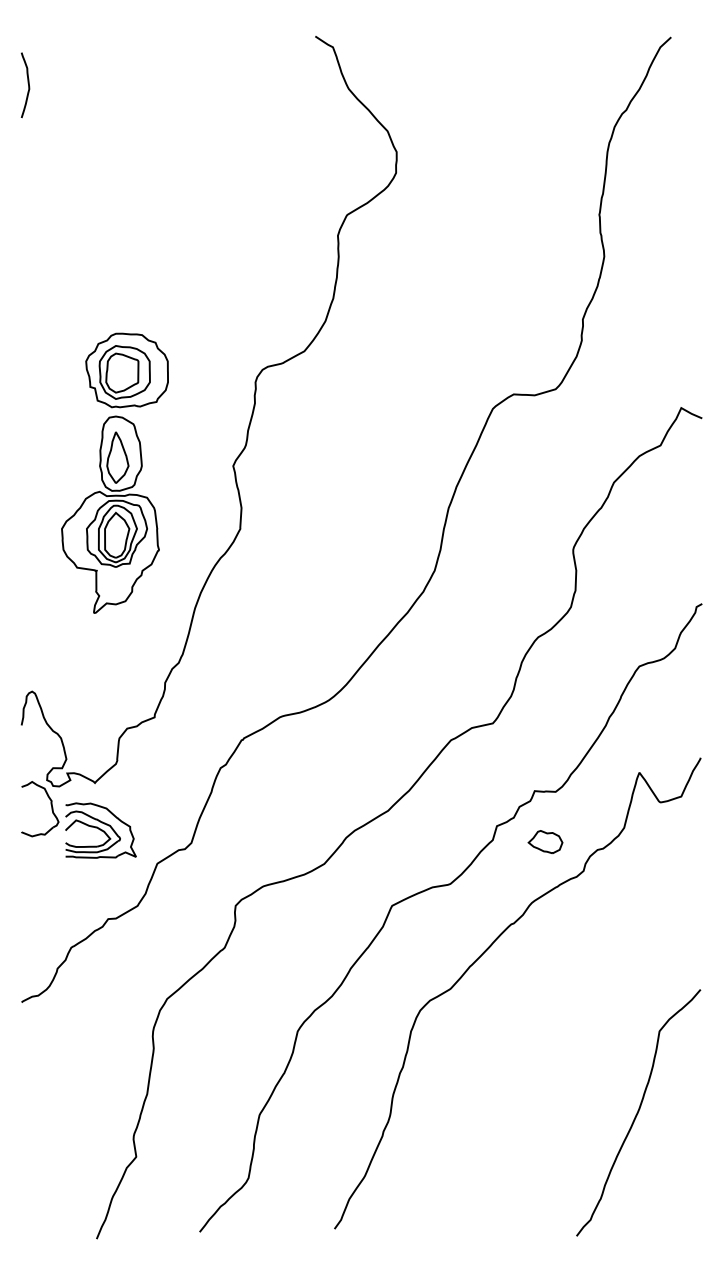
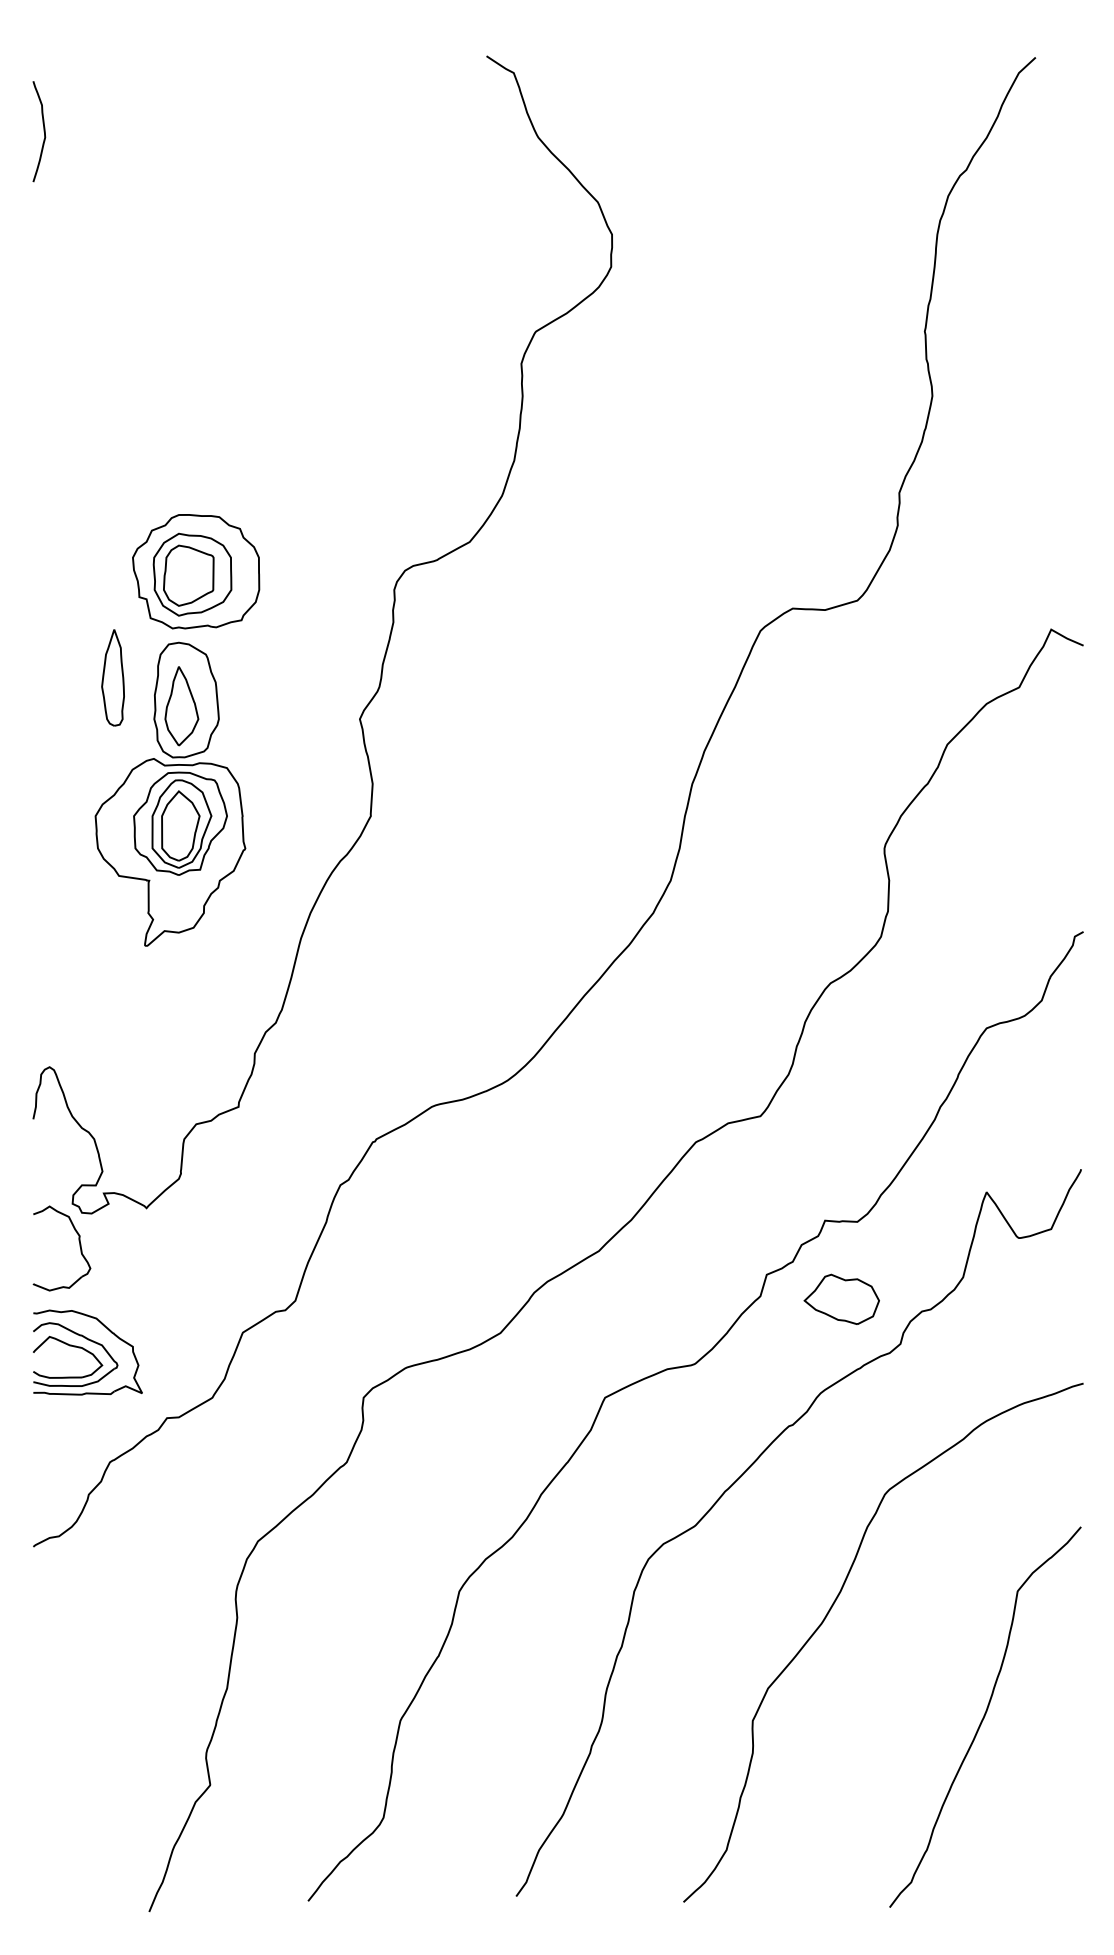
part: (73, 439) -> (113, 678), added
part: (100, 830) -> (87, 1352), moved
part: (545, 841) -> (841, 1298), size x1.43
curve: (537, 1046) -> (829, 1614), added

